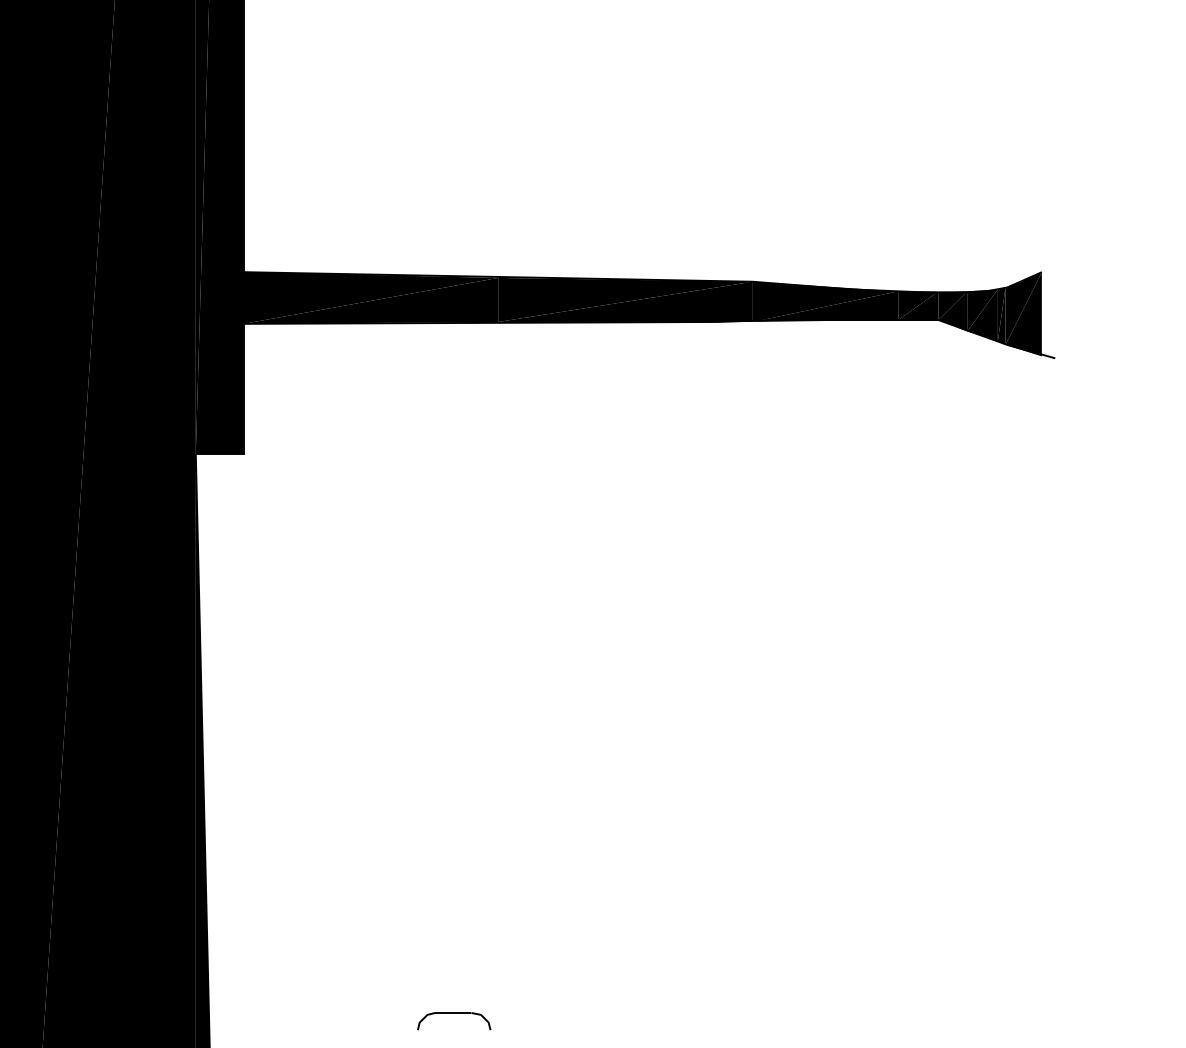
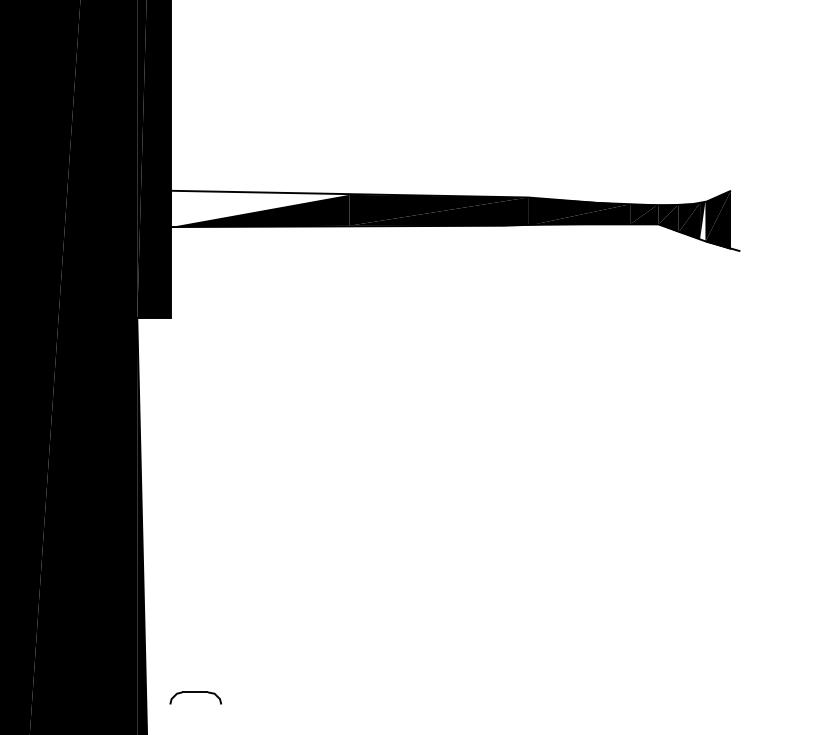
fill: (370, 297) -> (259, 208), removed
fill: (1001, 315) -> (702, 221), removed
part: (454, 1013) -> (196, 692), moved

